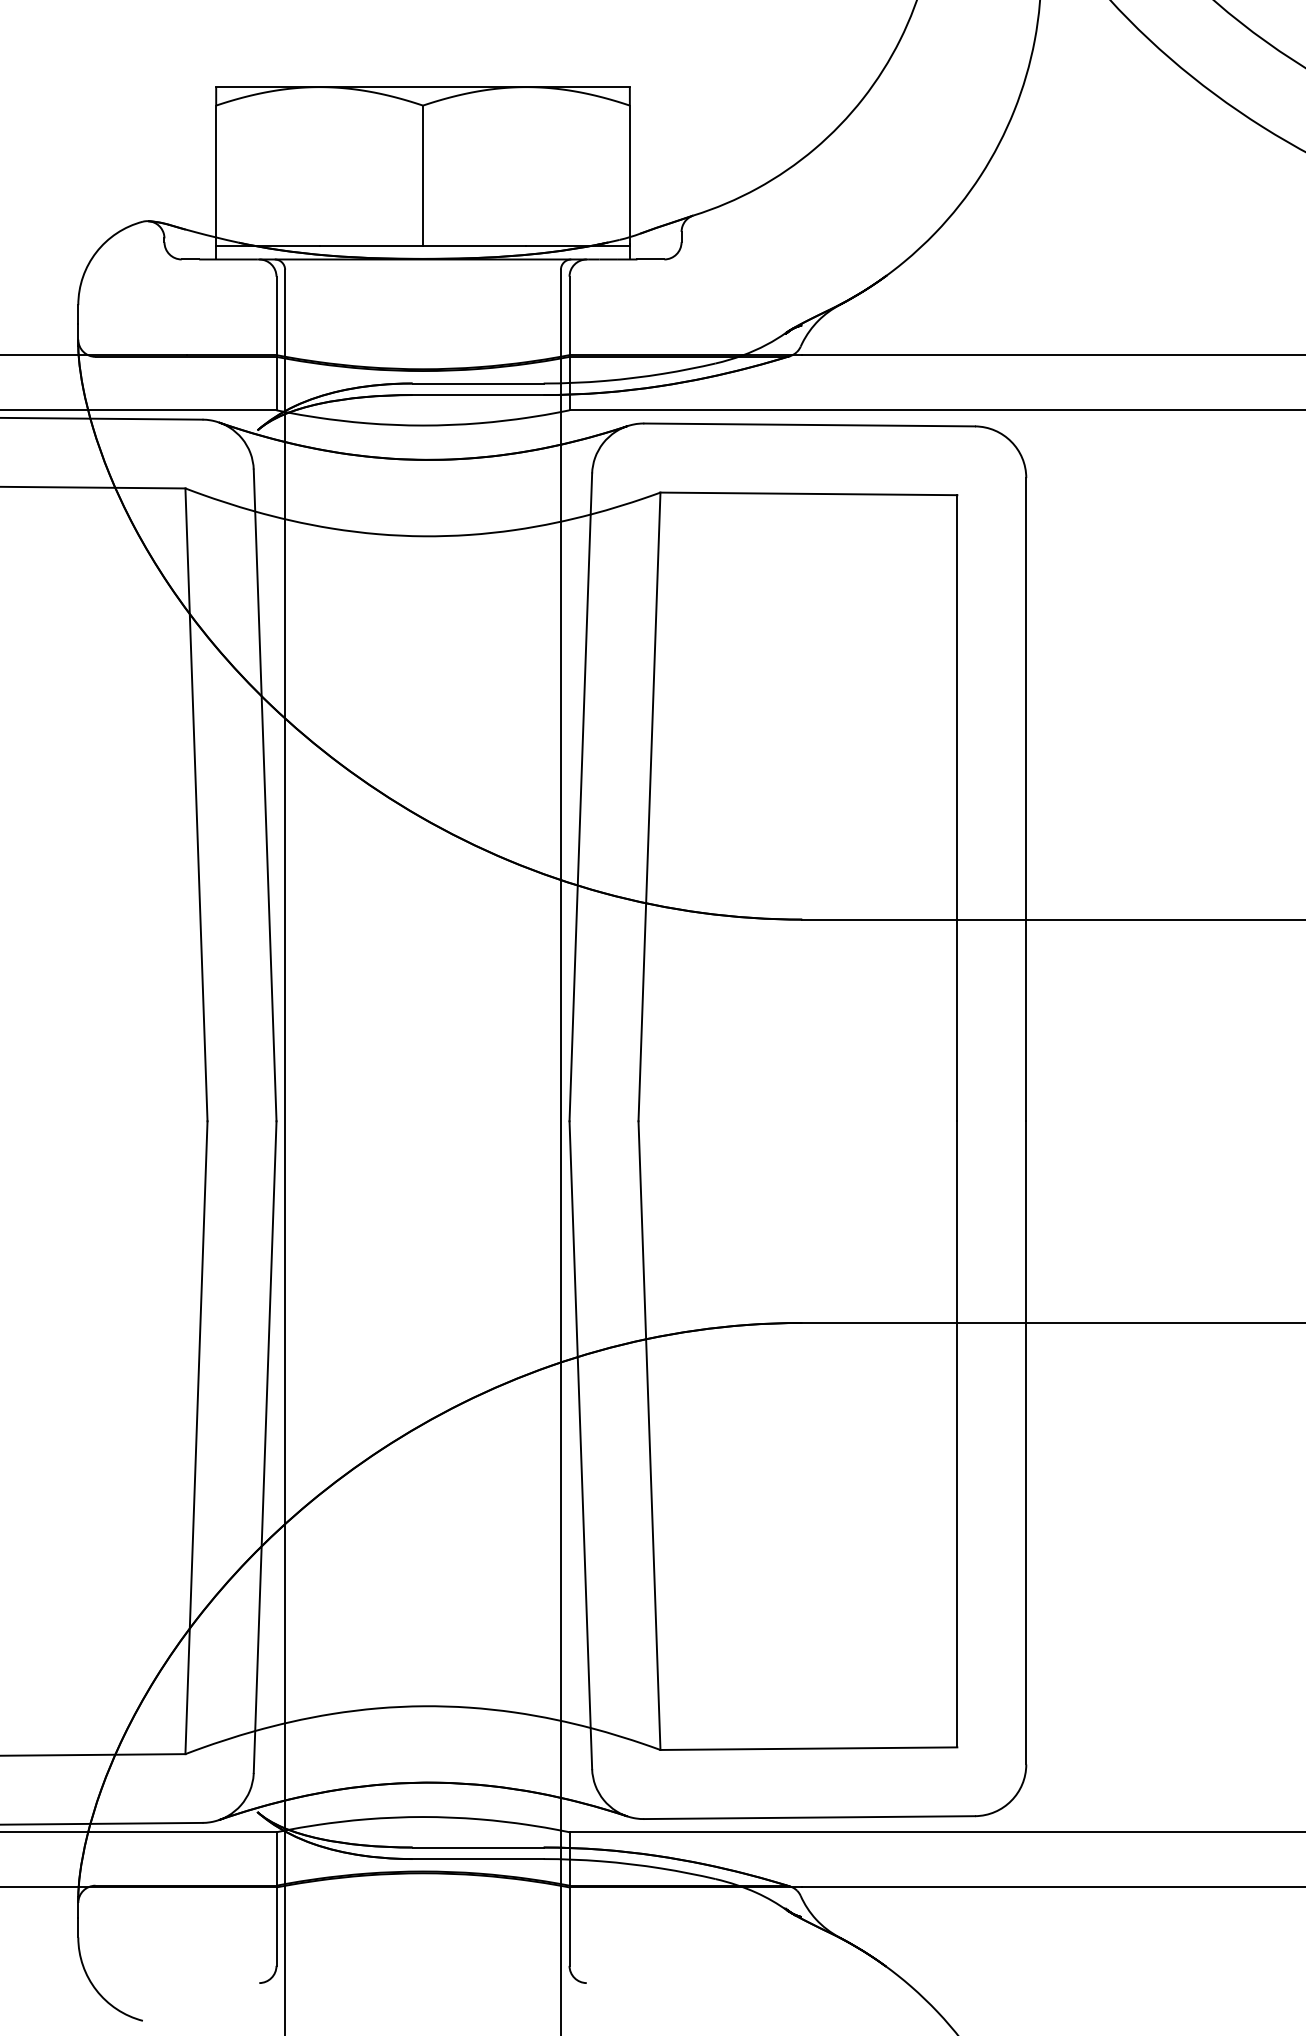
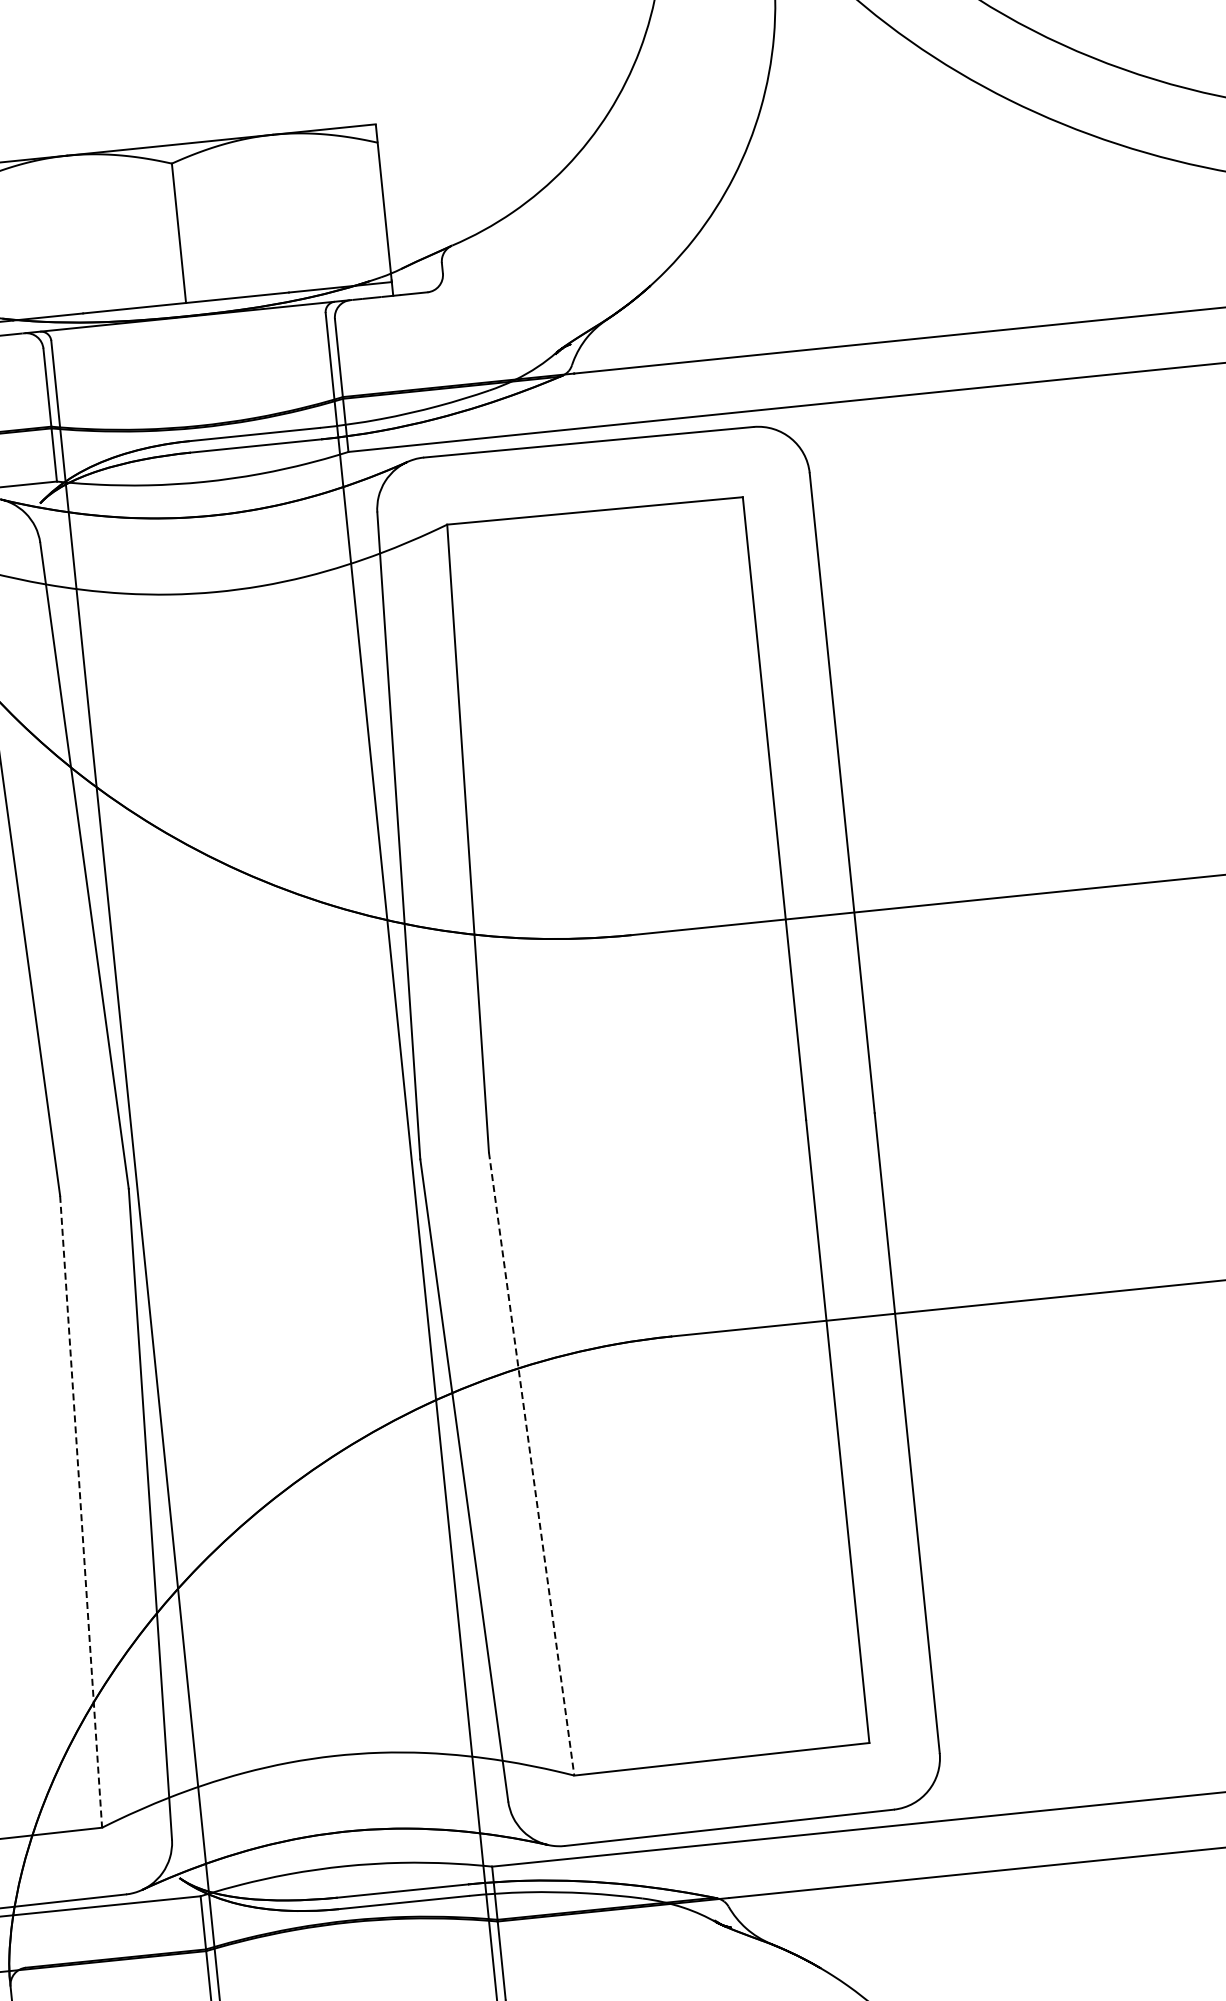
line: (649, 1435) -> (531, 1463), solid -> dashed
line: (196, 1437) -> (81, 1511), solid -> dashed

